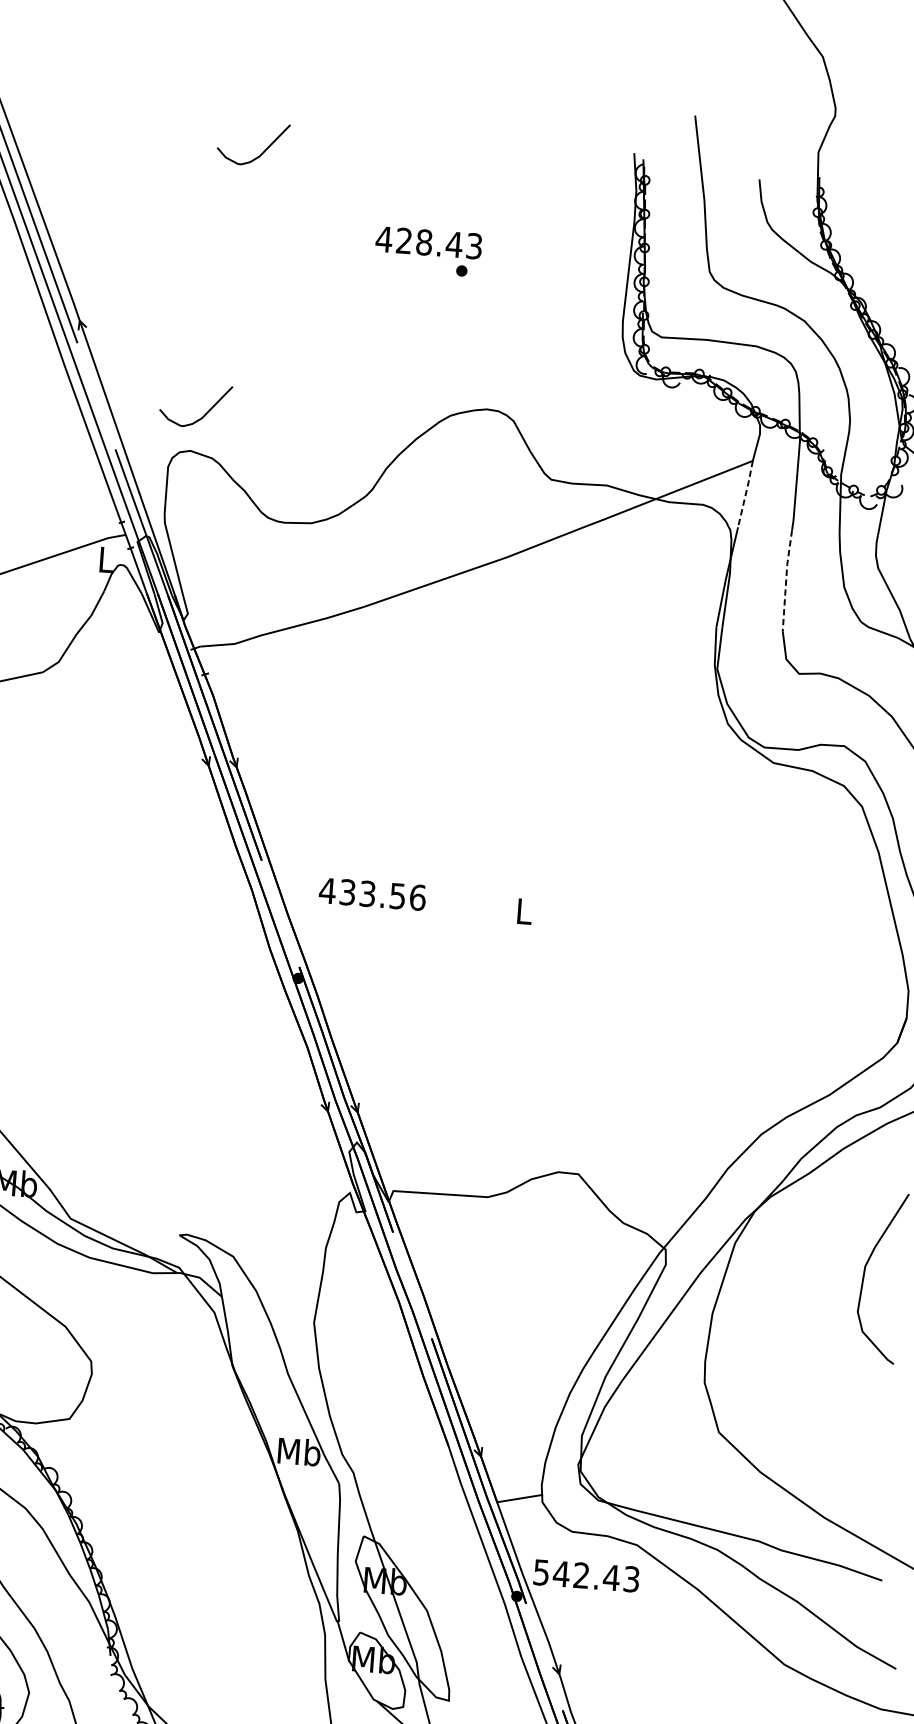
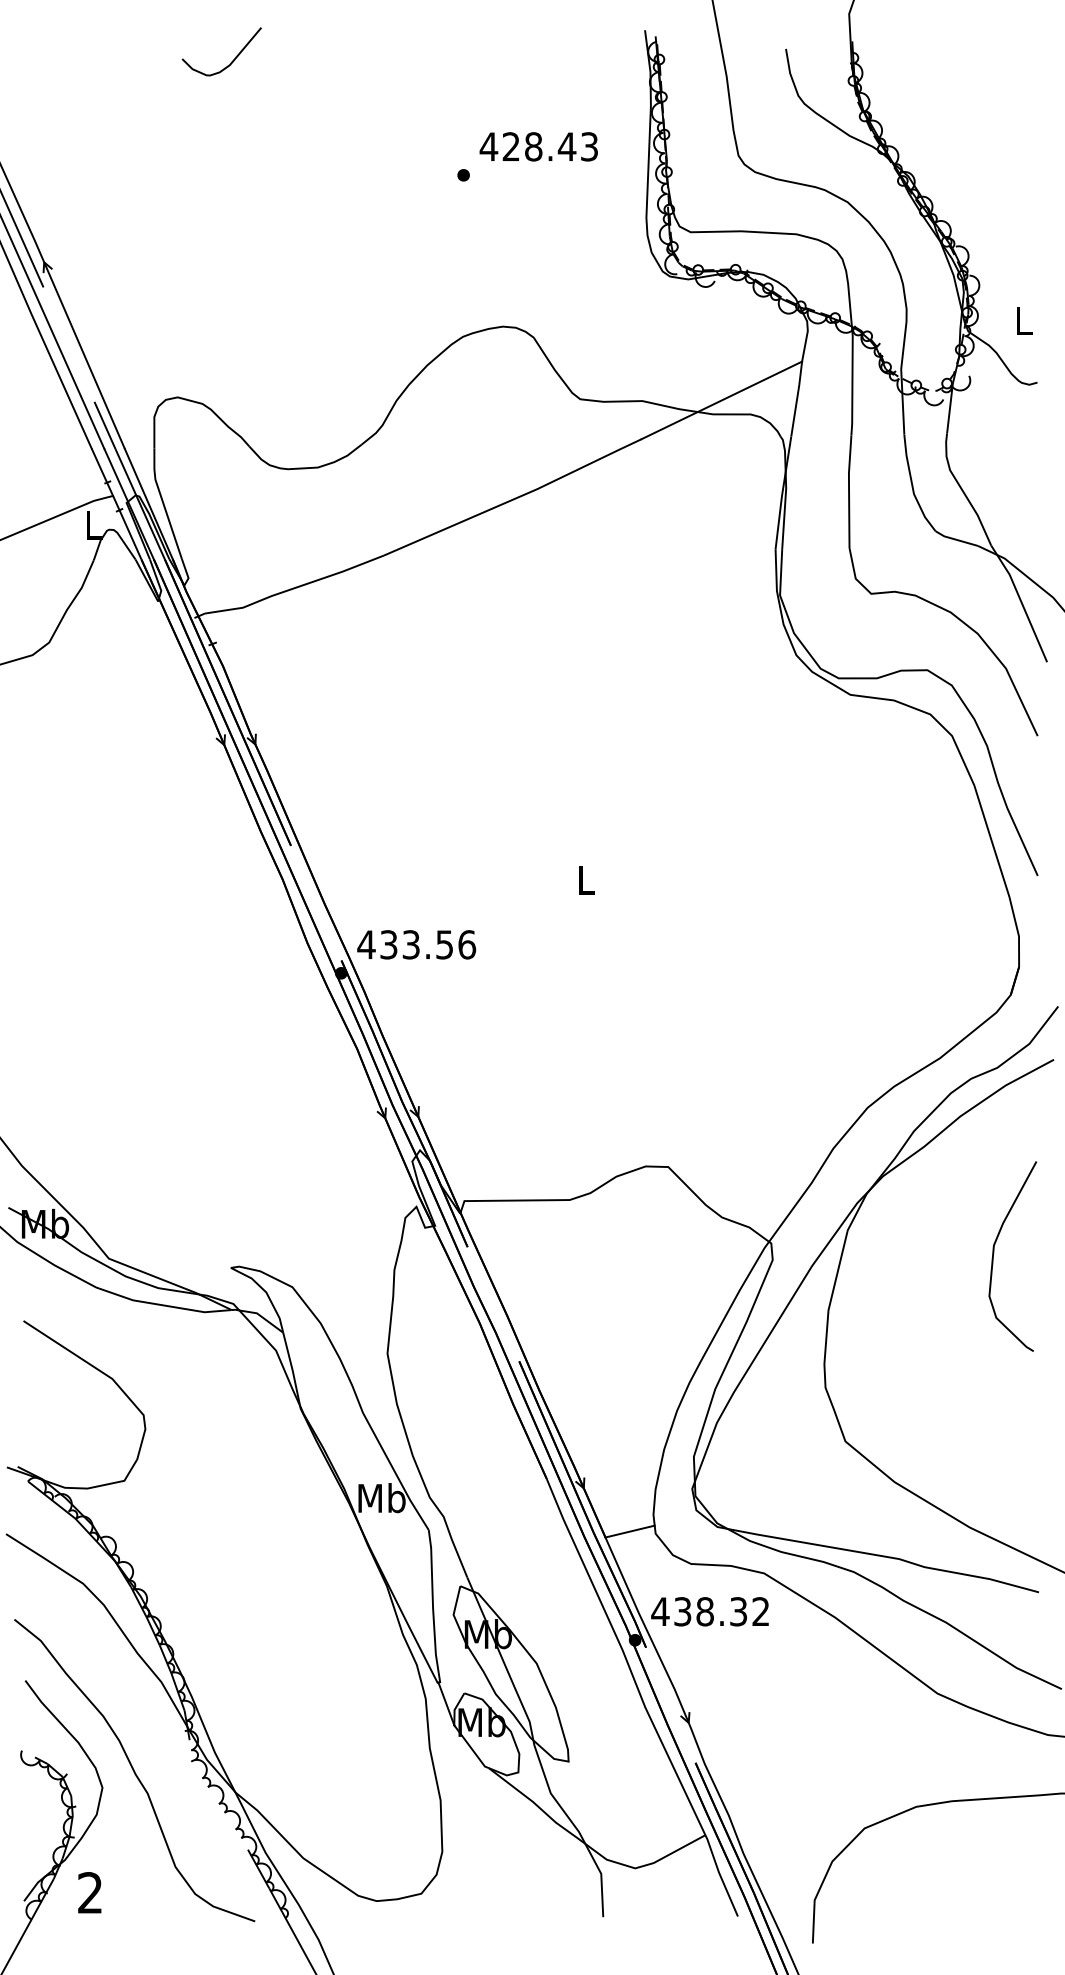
text: (428, 242) -> (538, 146), moved
curve: (203, 415) -> (189, 356), removed
line: (746, 493) -> (797, 398), dashed -> solid
line: (786, 580) -> (849, 491), dashed -> solid
text: (372, 894) -> (416, 944), moved
text: (586, 1575) -> (710, 1611), 542.43 -> 438.32

